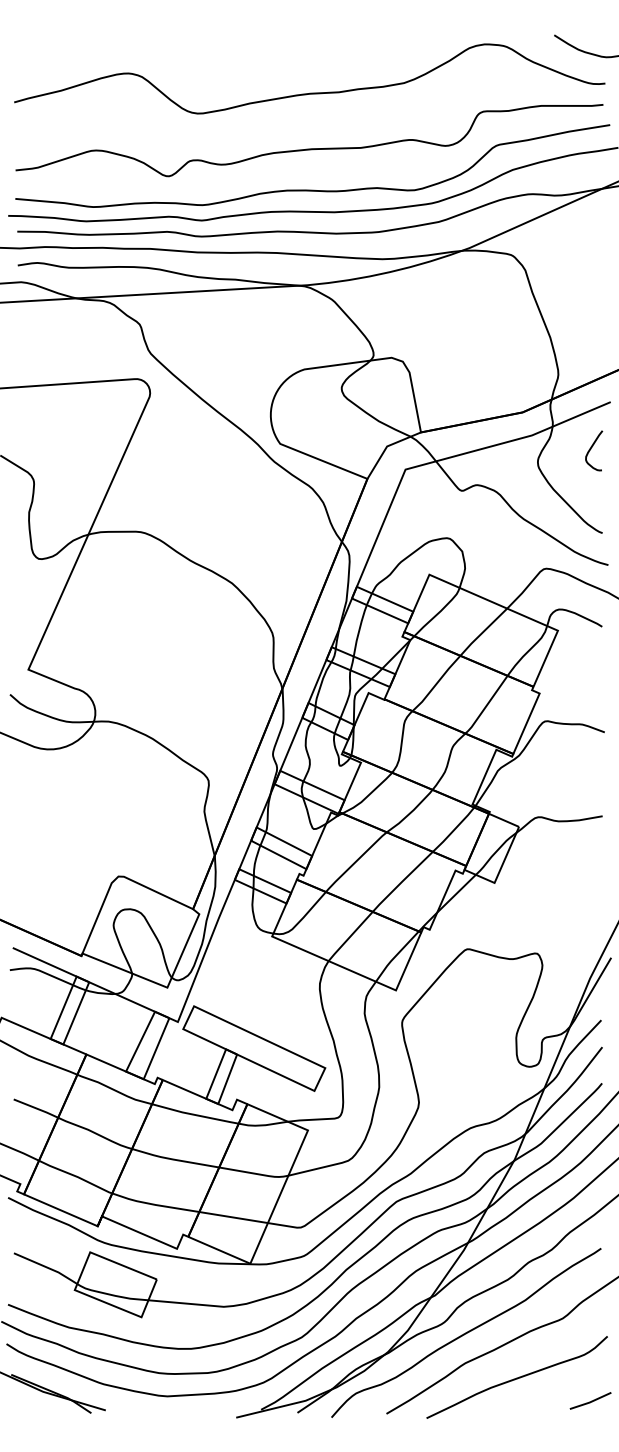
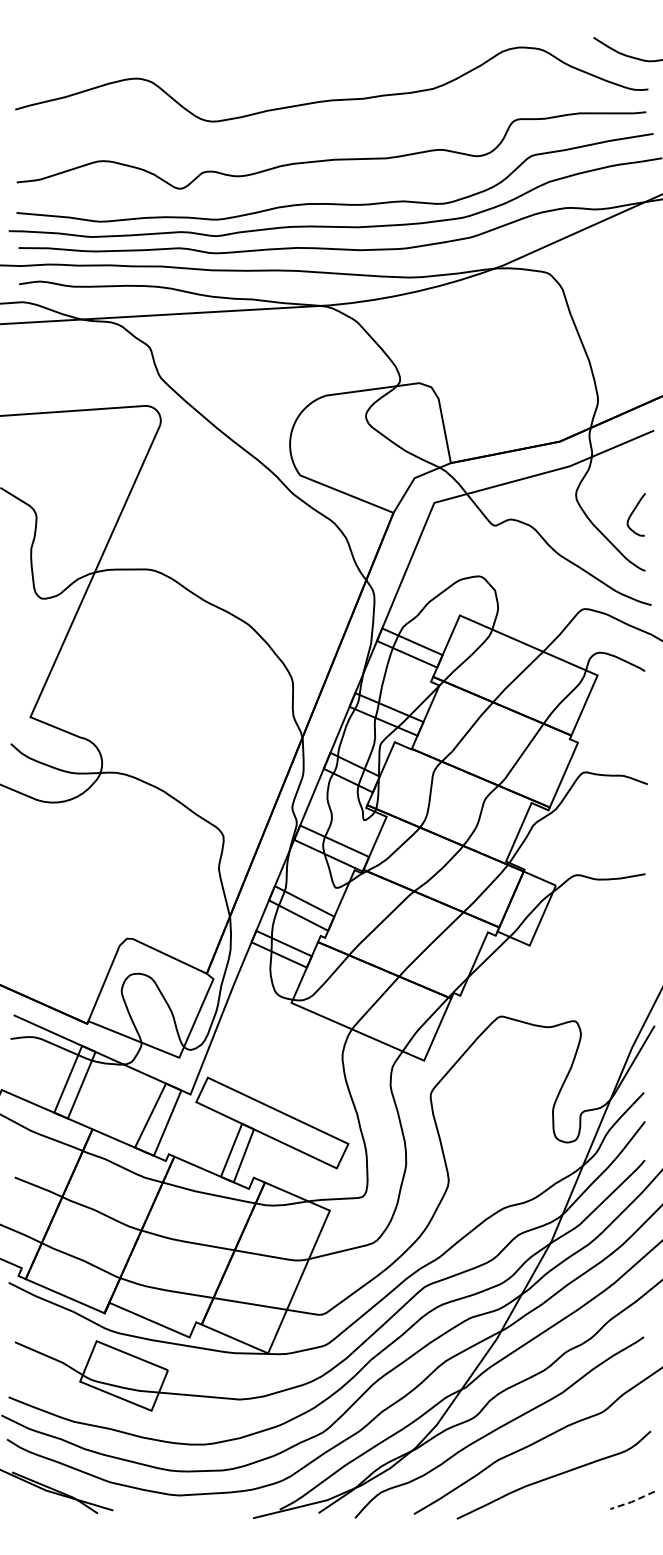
curve: (591, 448) -> (633, 512), moved
line: (590, 1401) -> (632, 1501), solid -> dashed

